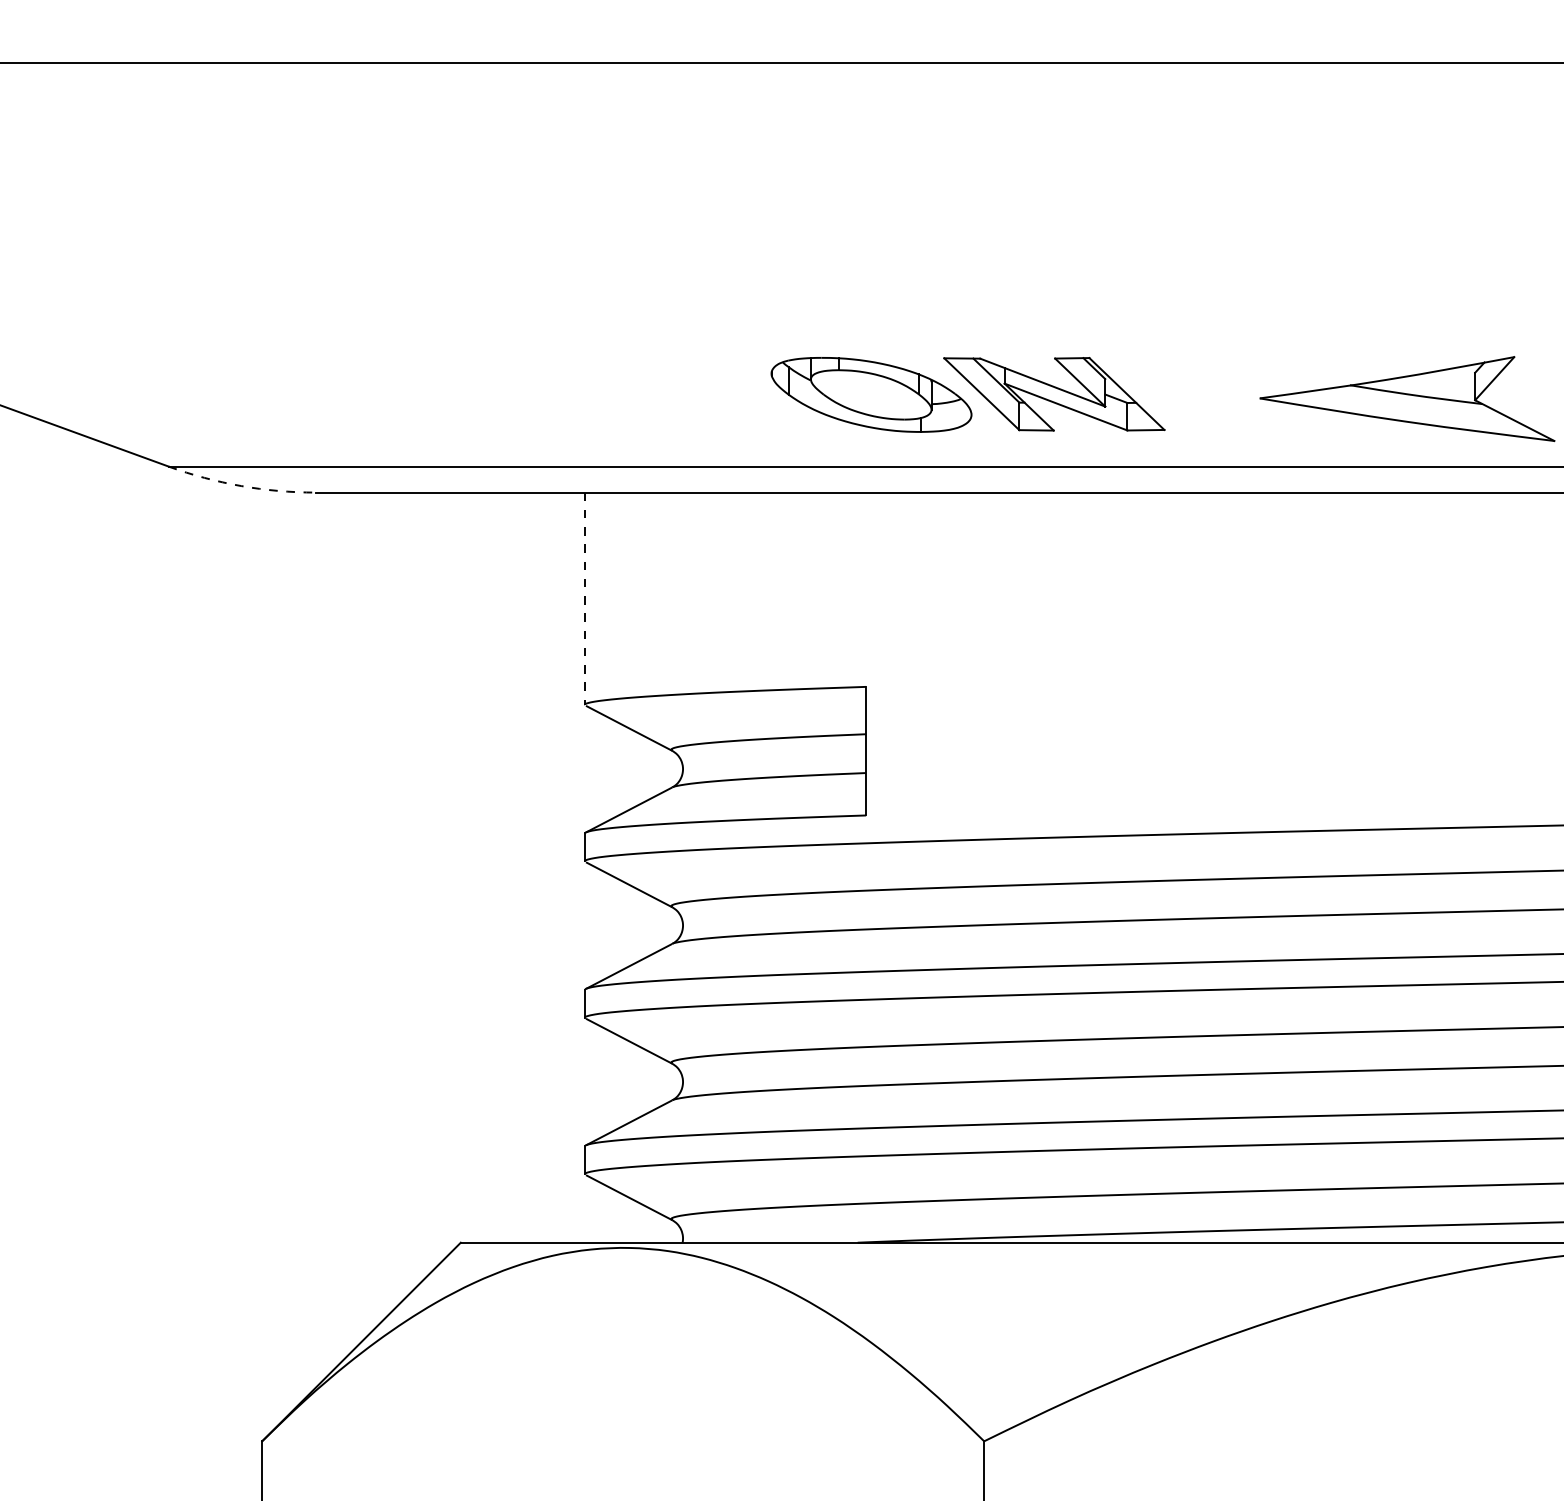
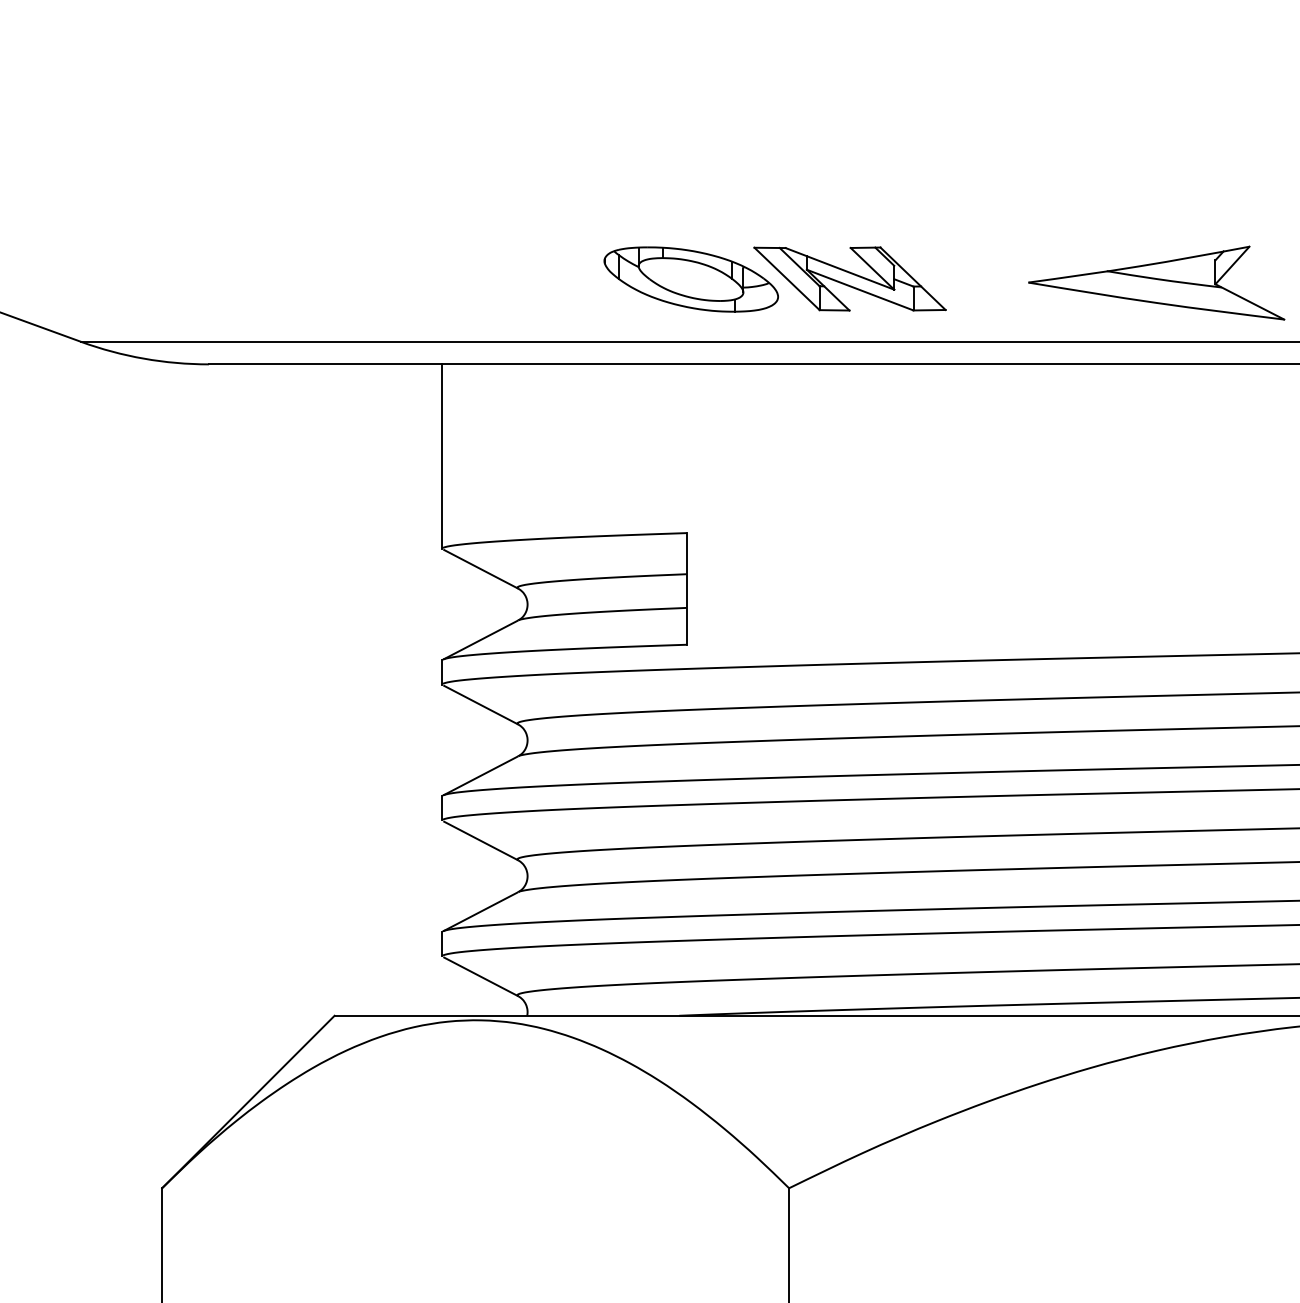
arc: (241, 486) -> (144, 359), dashed -> solid
line: (584, 599) -> (442, 457), dashed -> solid

